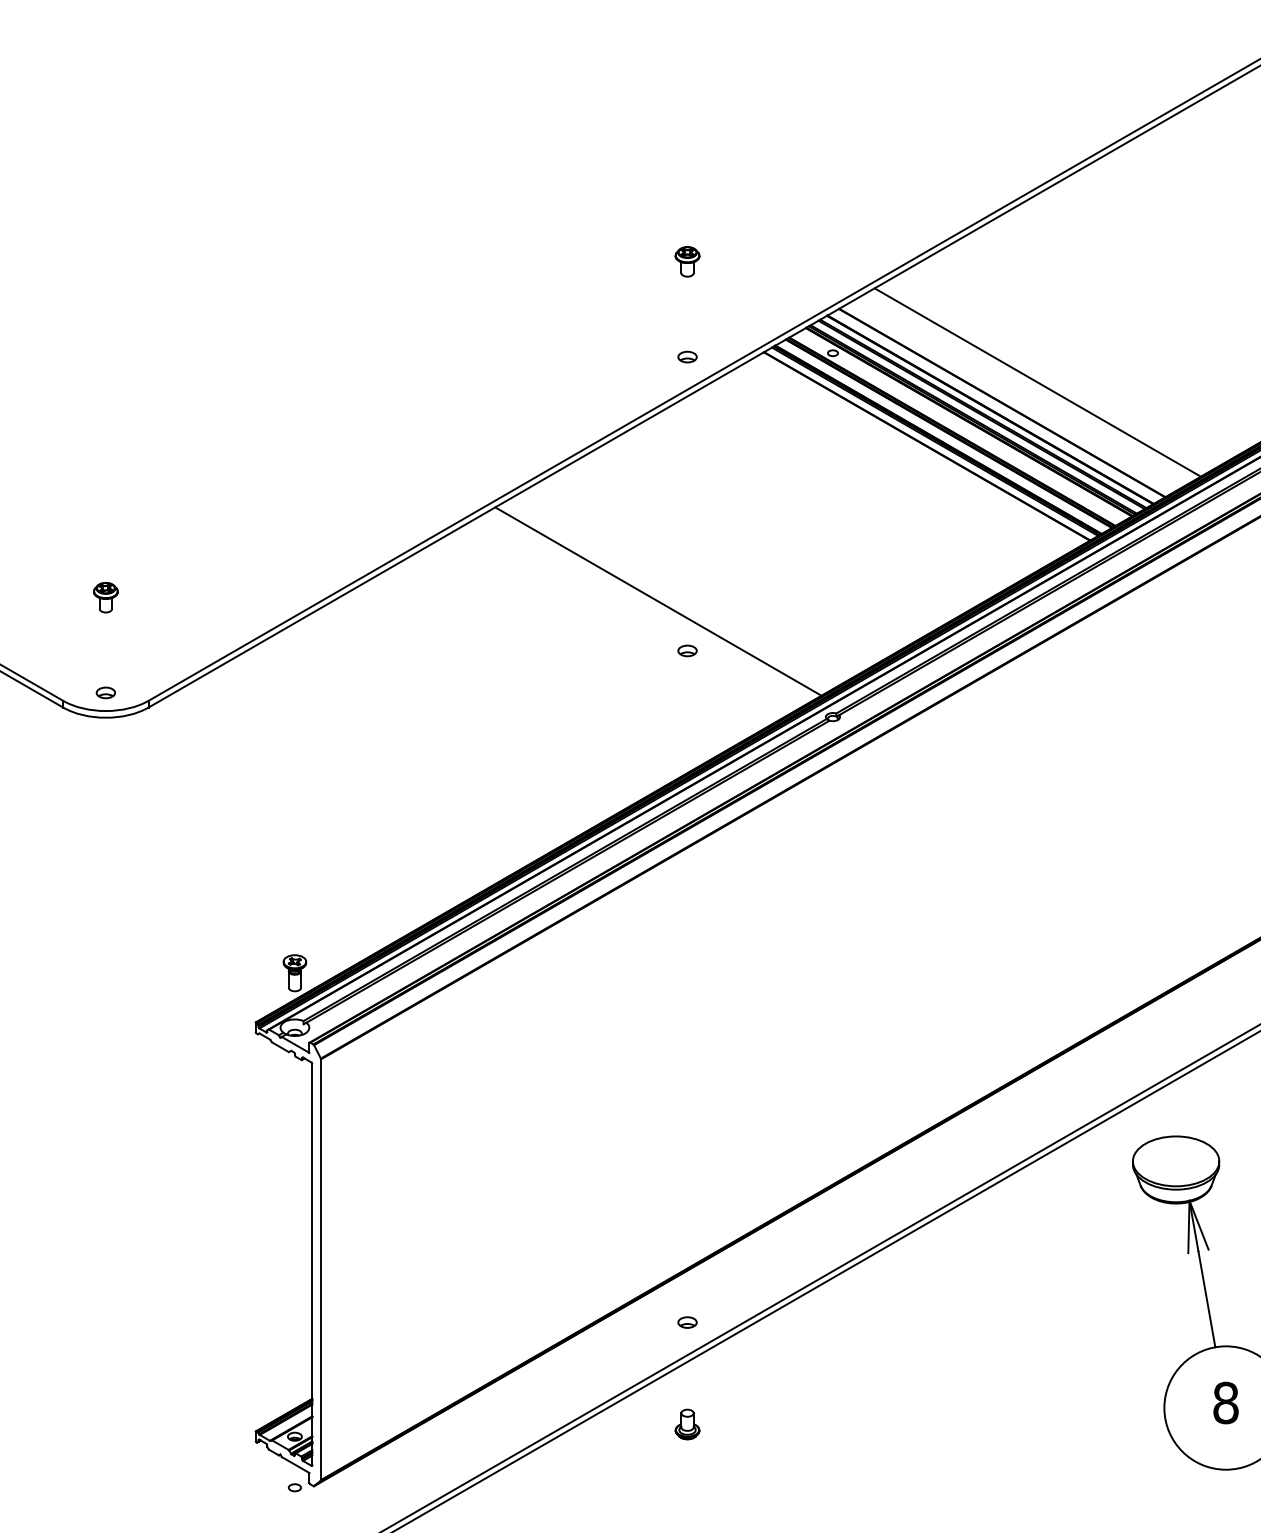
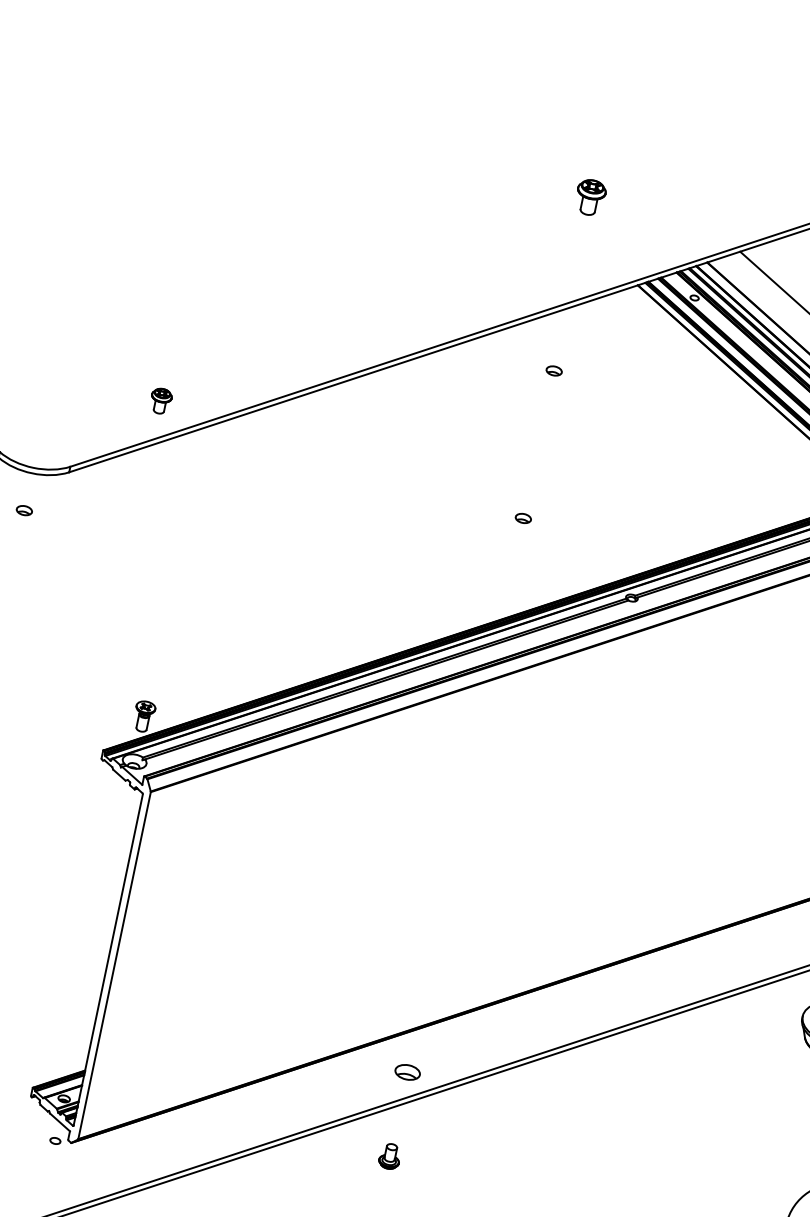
part: (687, 261) -> (590, 197), size x1.4
part: (687, 356) -> (554, 370), moved
part: (105, 597) -> (160, 401), moved
line: (658, 601) -> (507, 472), removed
part: (105, 692) -> (24, 510), moved
part: (687, 1322) -> (407, 1072), size x1.6

